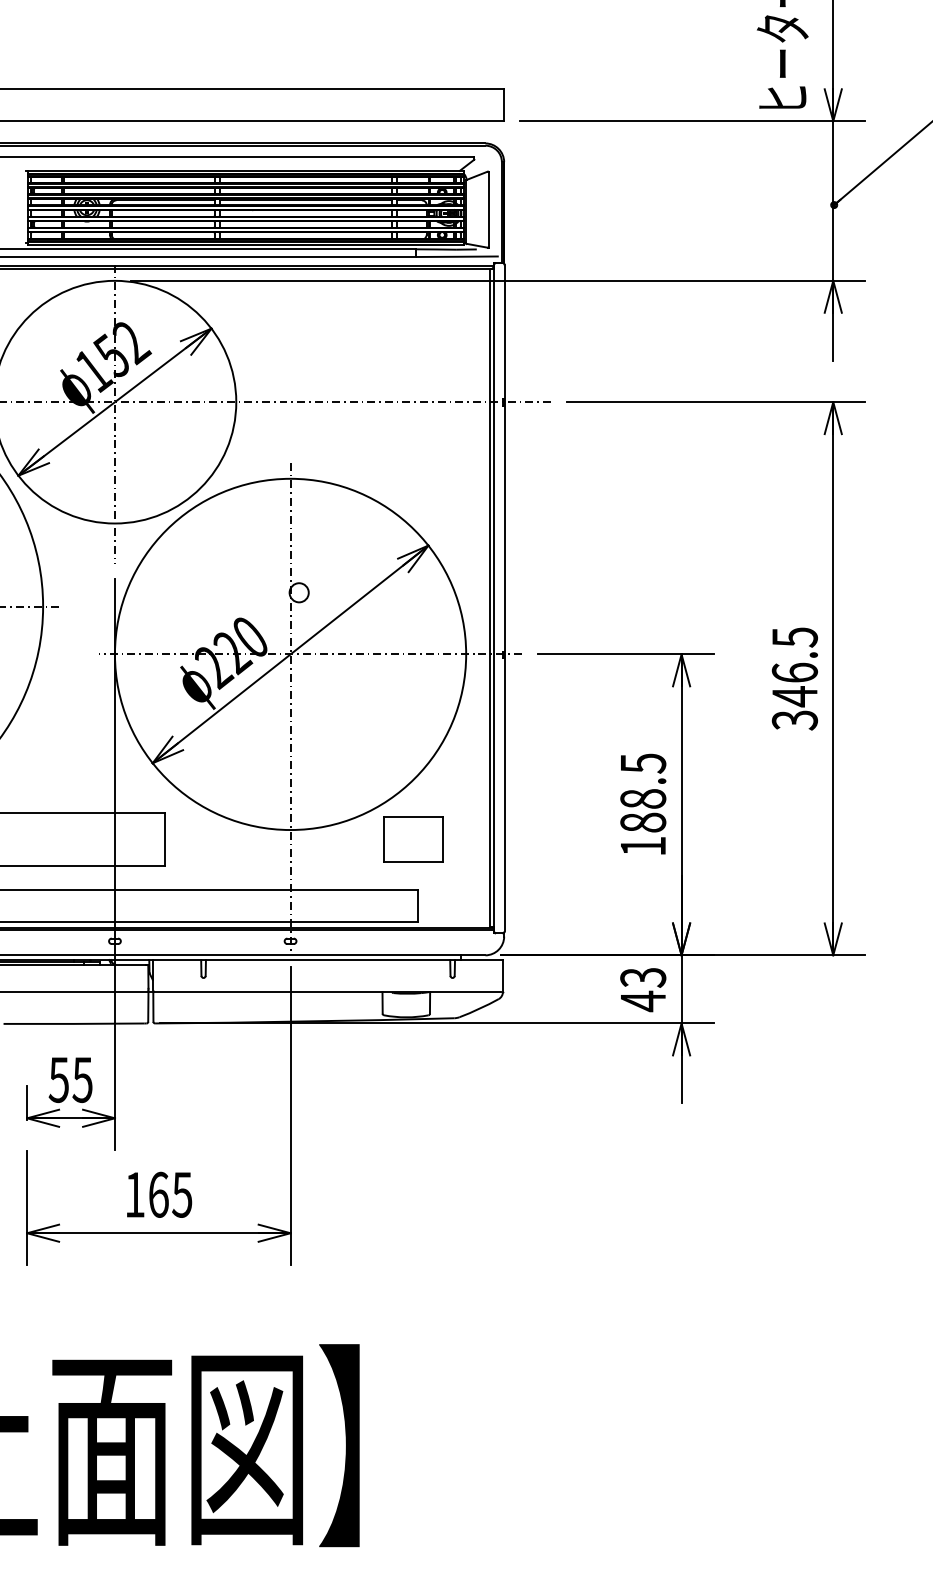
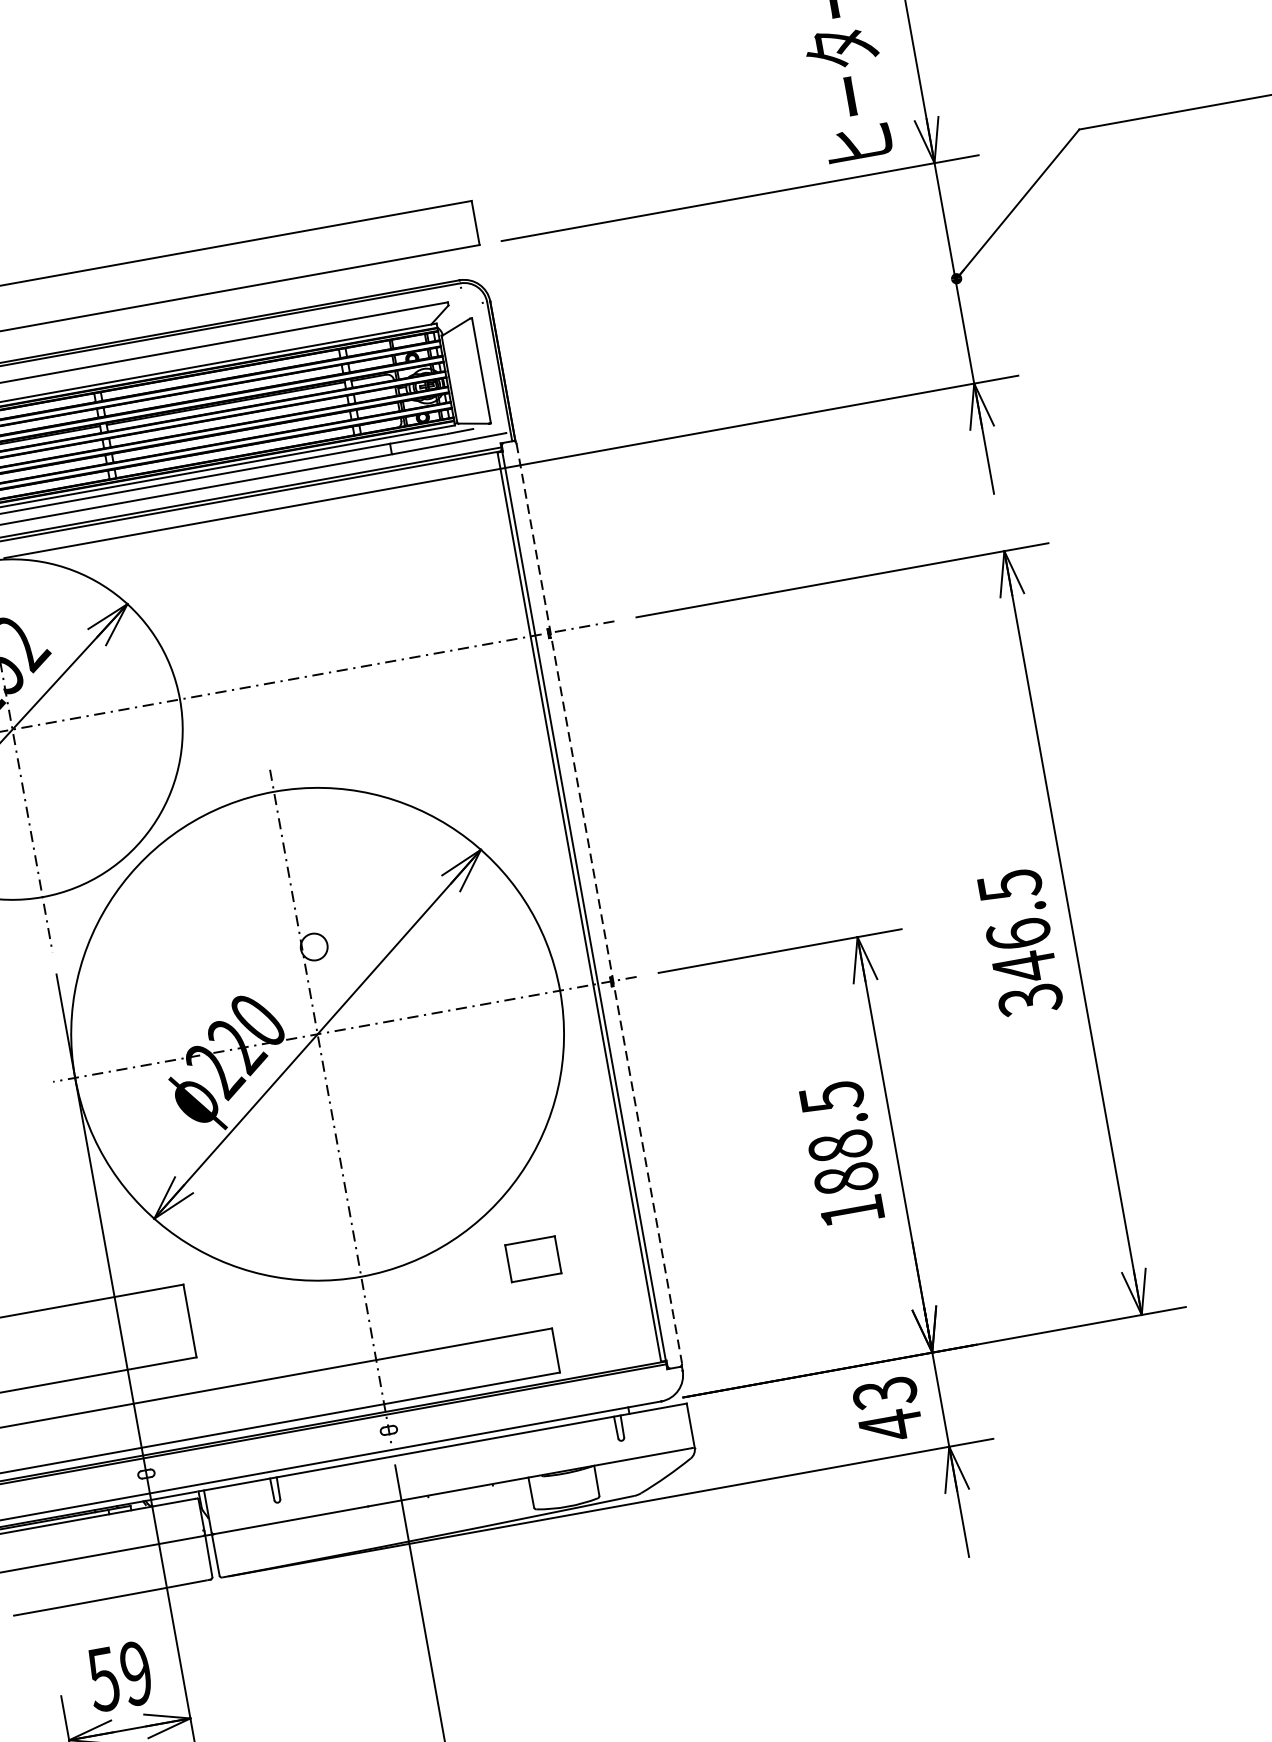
line: (504, 598) -> (599, 903), solid -> dashed
part: (413, 839) -> (533, 1259), size x0.6
text: (82, 1079) -> (135, 1672), 55 -> 59

